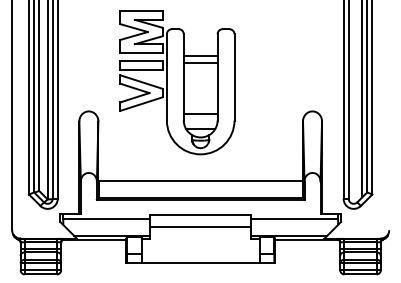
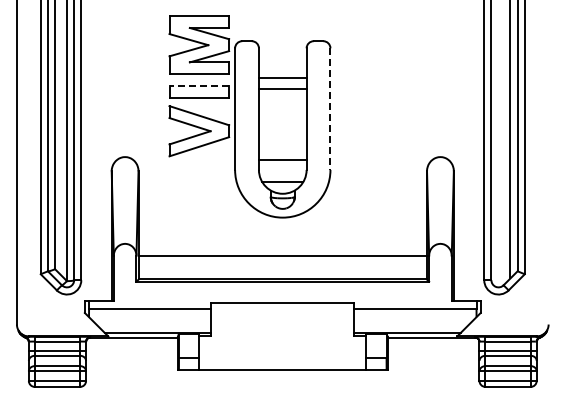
line: (141, 61) -> (199, 86), solid -> dashed
line: (234, 77) -> (330, 109), solid -> dashed
line: (200, 227) -> (282, 320), removed

